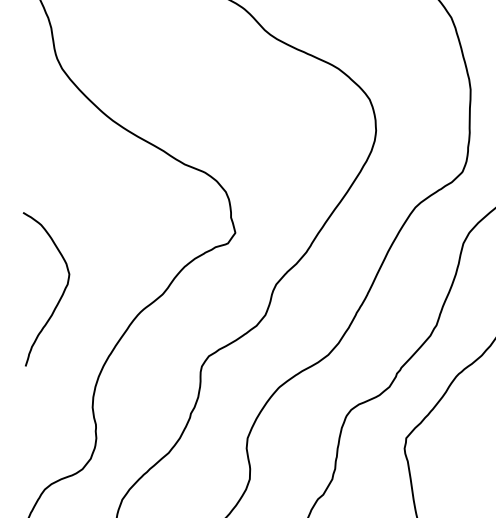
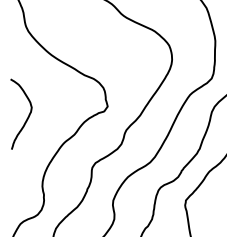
curve: (60, 293) -> (27, 116), moved

